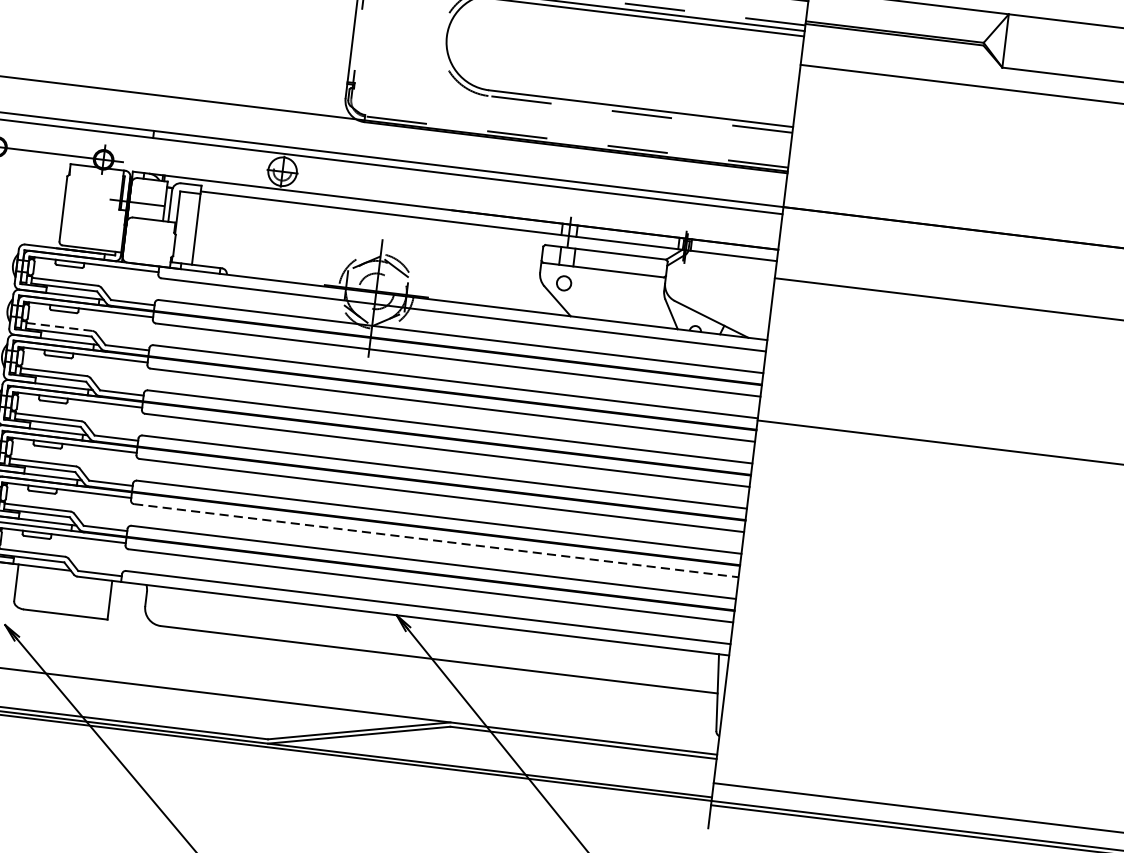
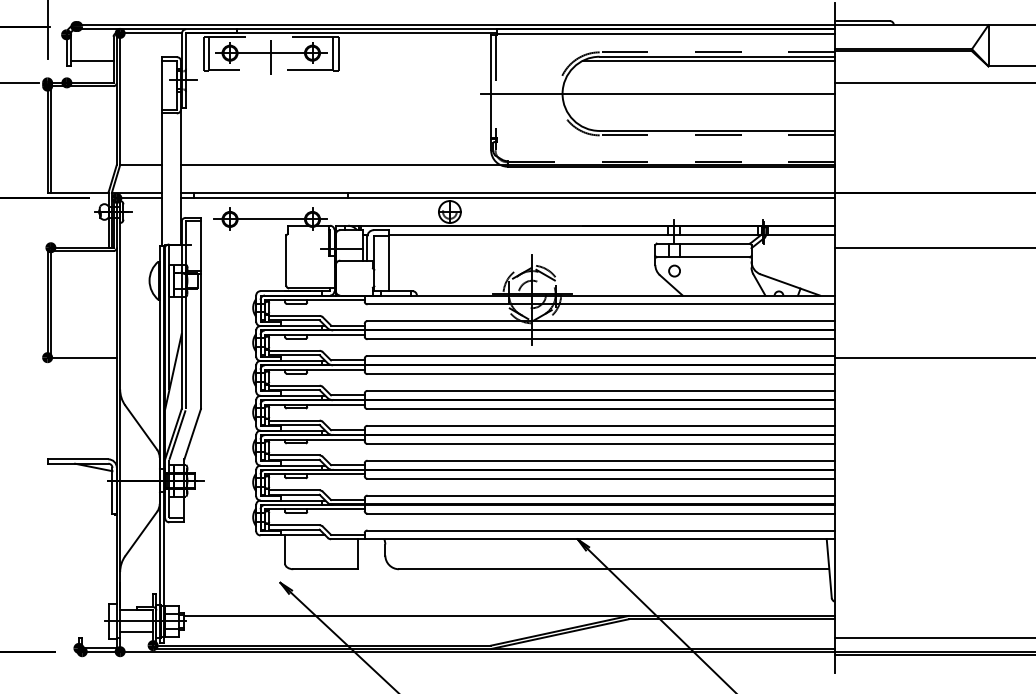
line: (569, 50) -> (657, 93), added
line: (59, 326) -> (294, 350), dashed -> solid
line: (437, 540) -> (601, 478), dashed -> solid

